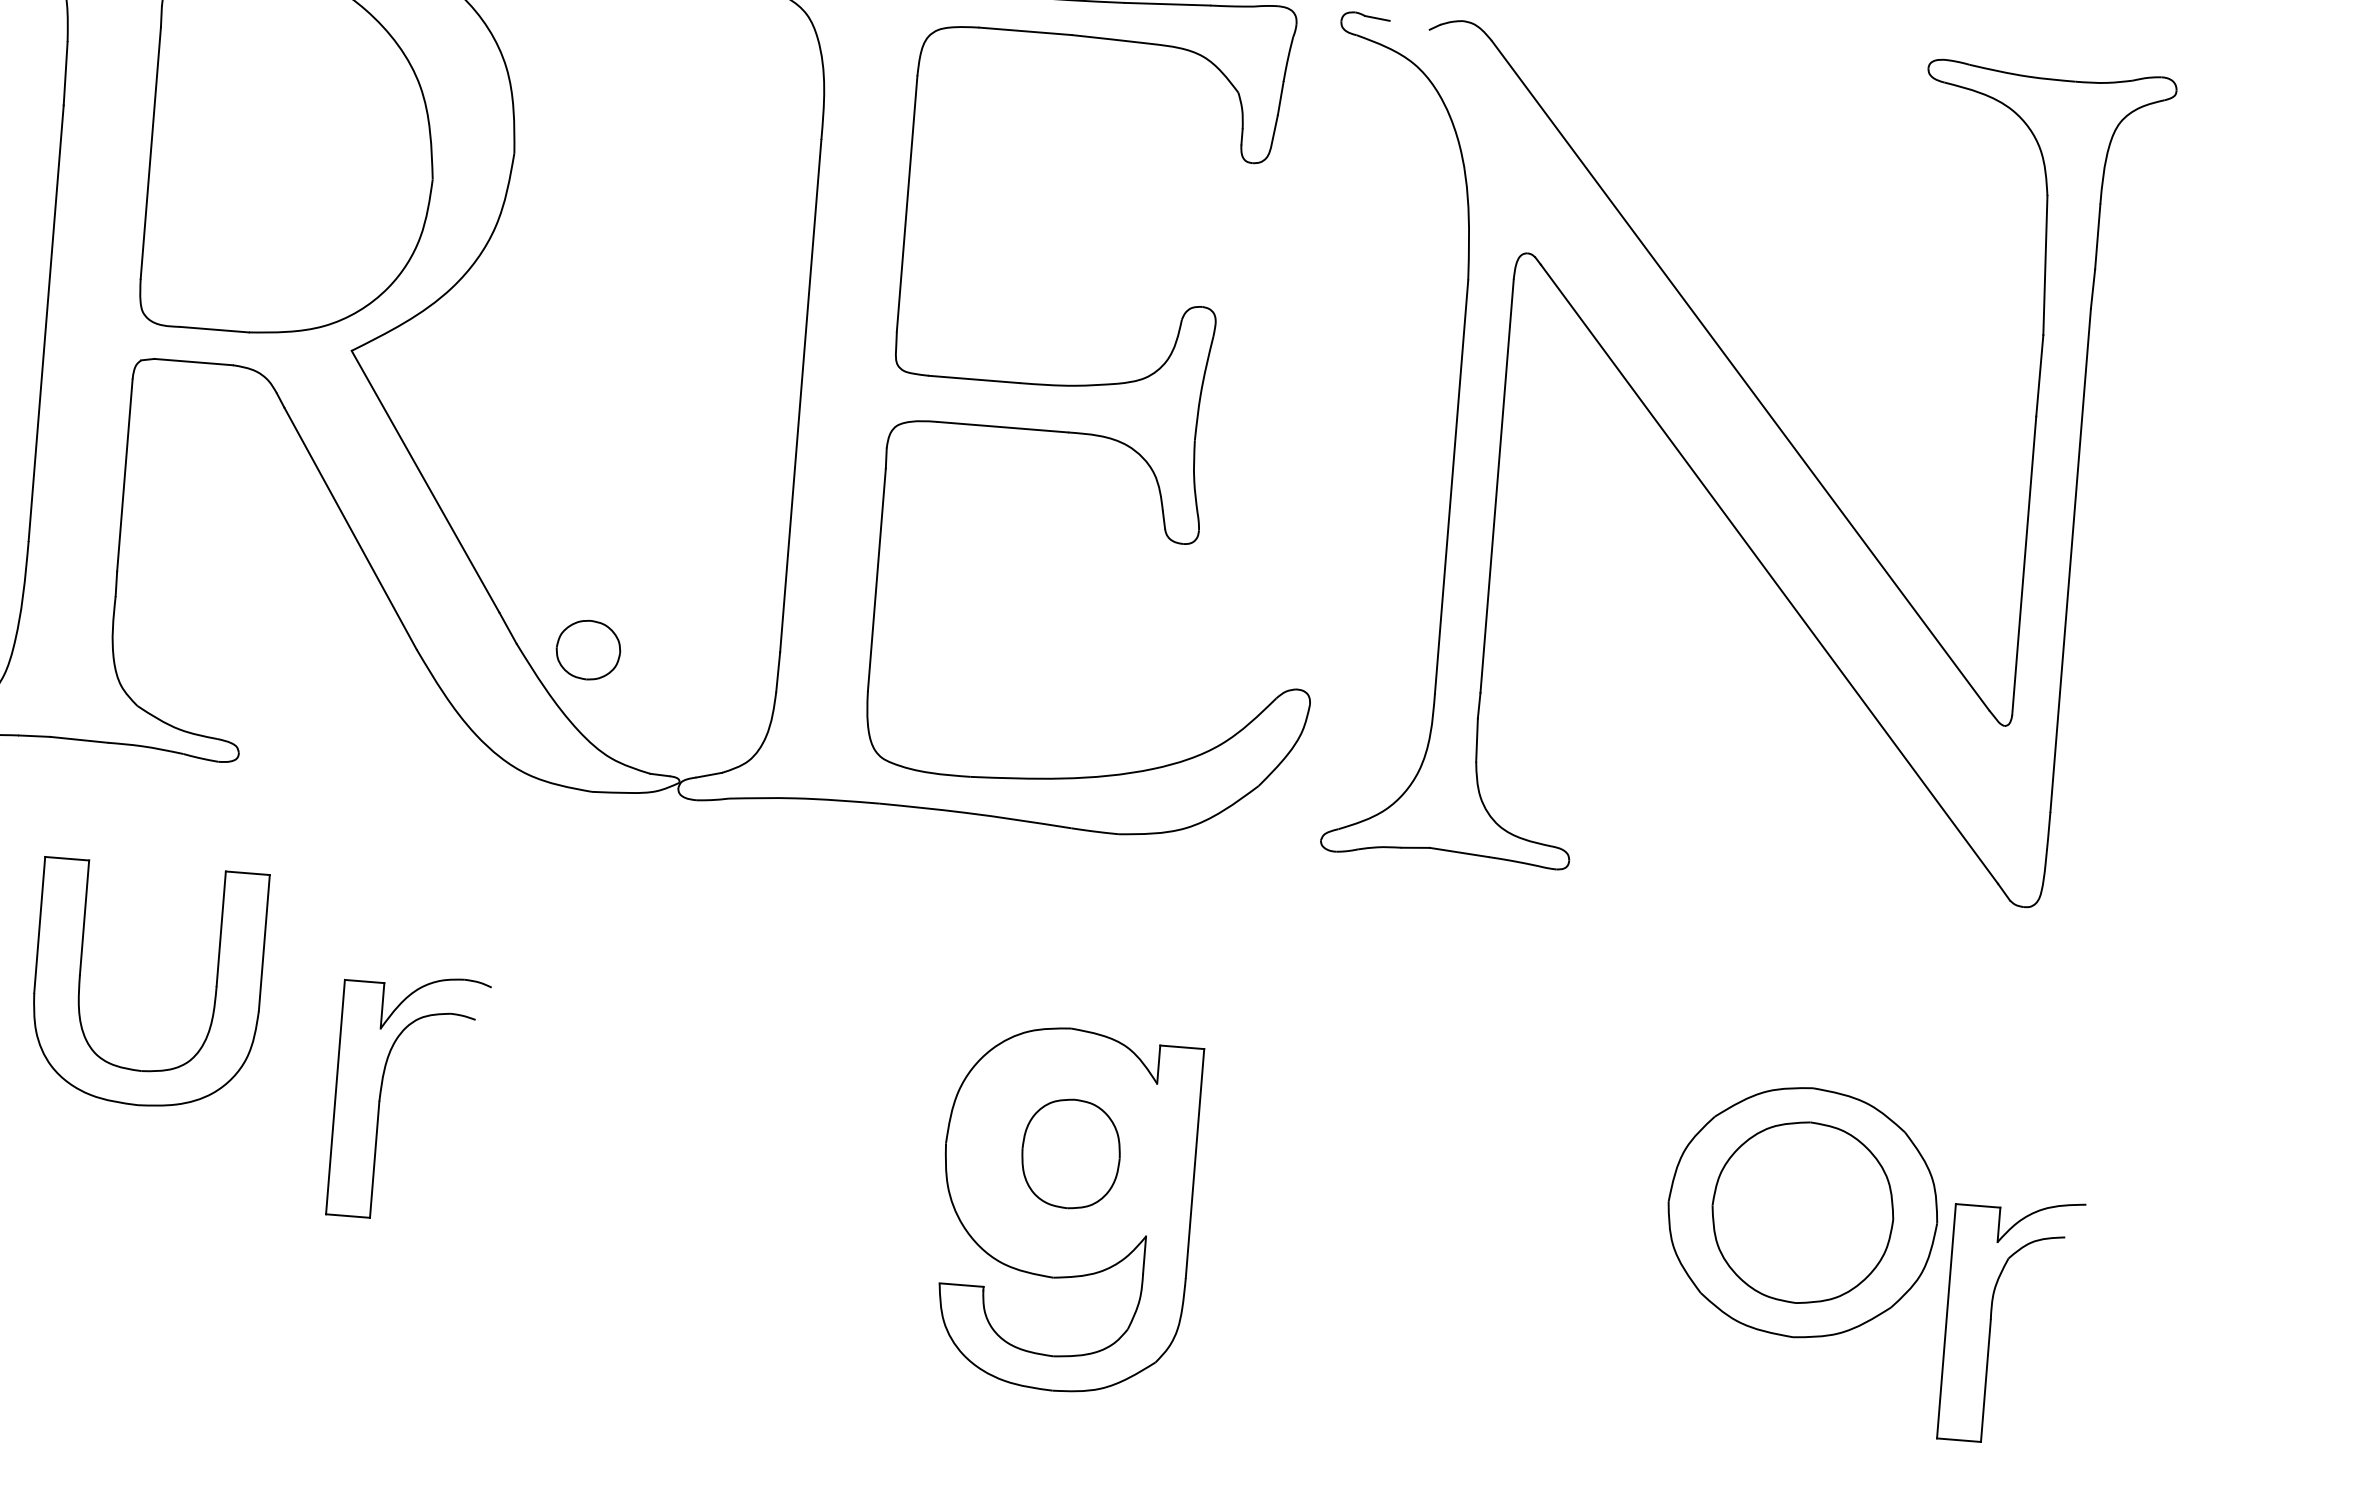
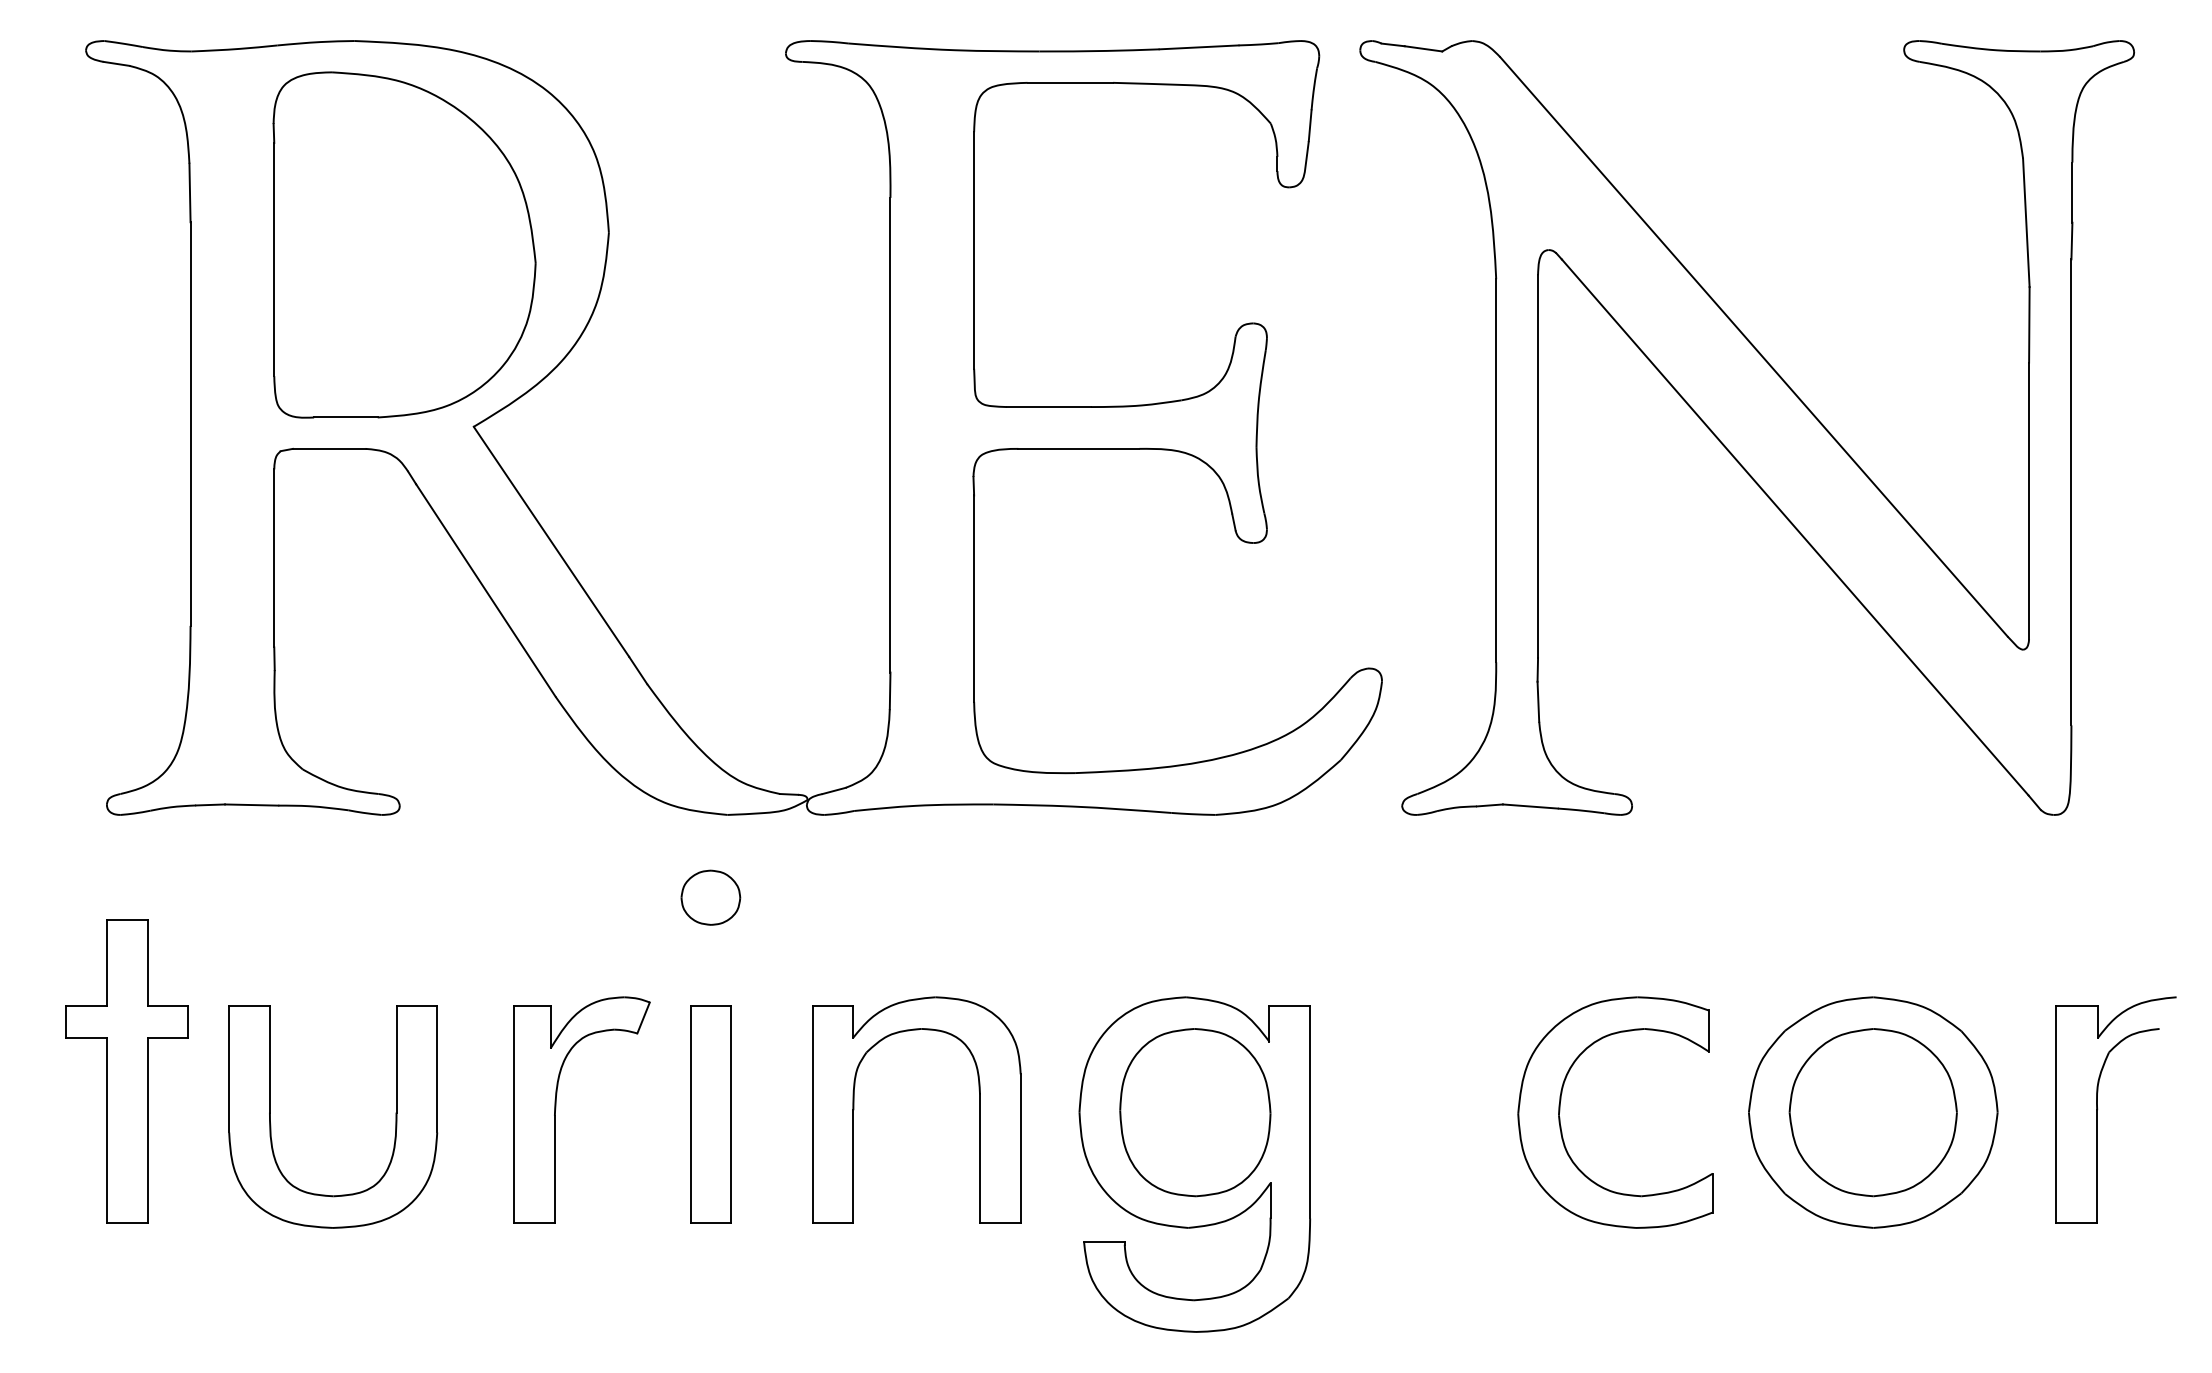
line: (1409, 24) -> (1423, 48), added
part: (588, 649) -> (710, 897), moved
part: (215, 990) -> (395, 1116), moved
line: (483, 1003) -> (643, 1017), added
part: (547, 1113) -> (710, 1114), added
part: (703, 1120) -> (854, 1109), added
part: (1071, 1153) -> (1195, 1112), size x1.67
part: (1465, 1184) -> (1560, 1111), added
part: (1991, 1319) -> (2097, 1109), moved

